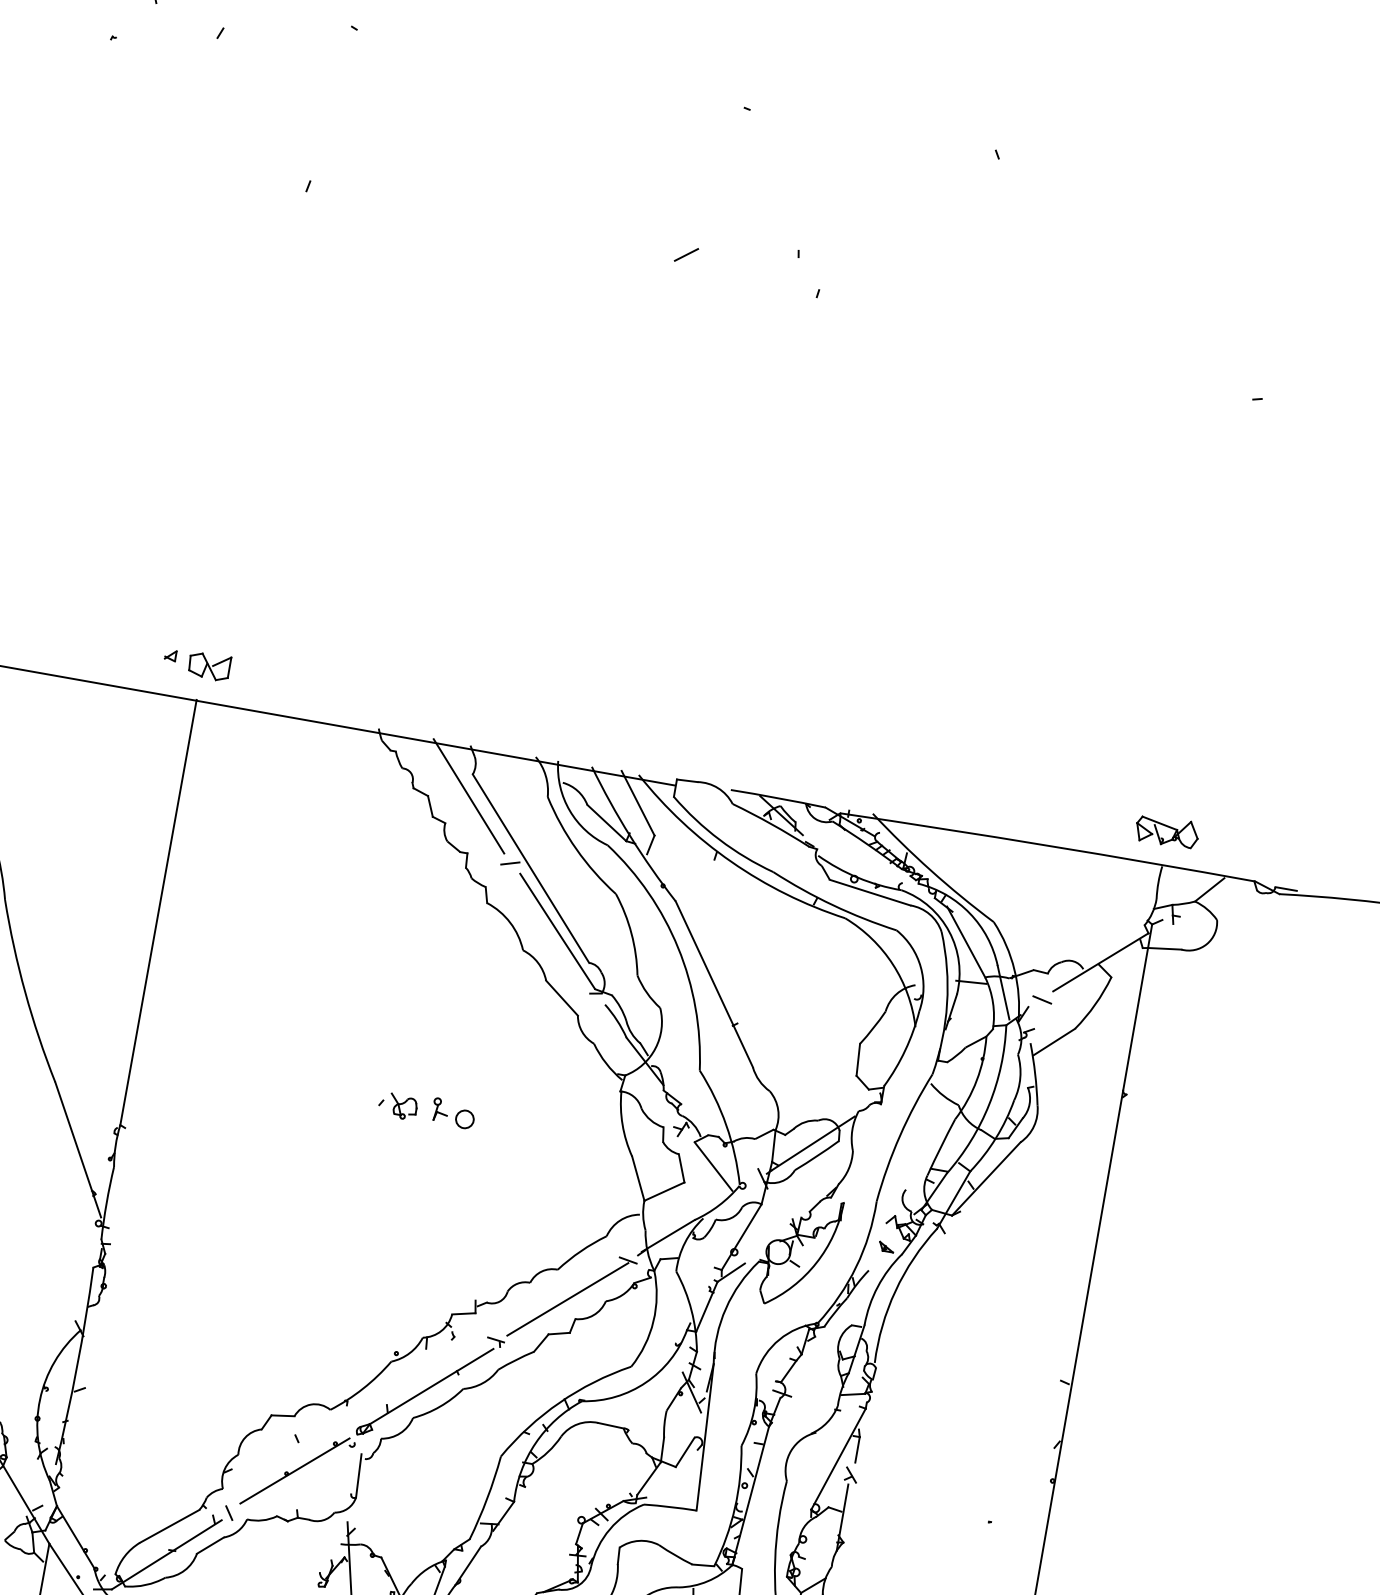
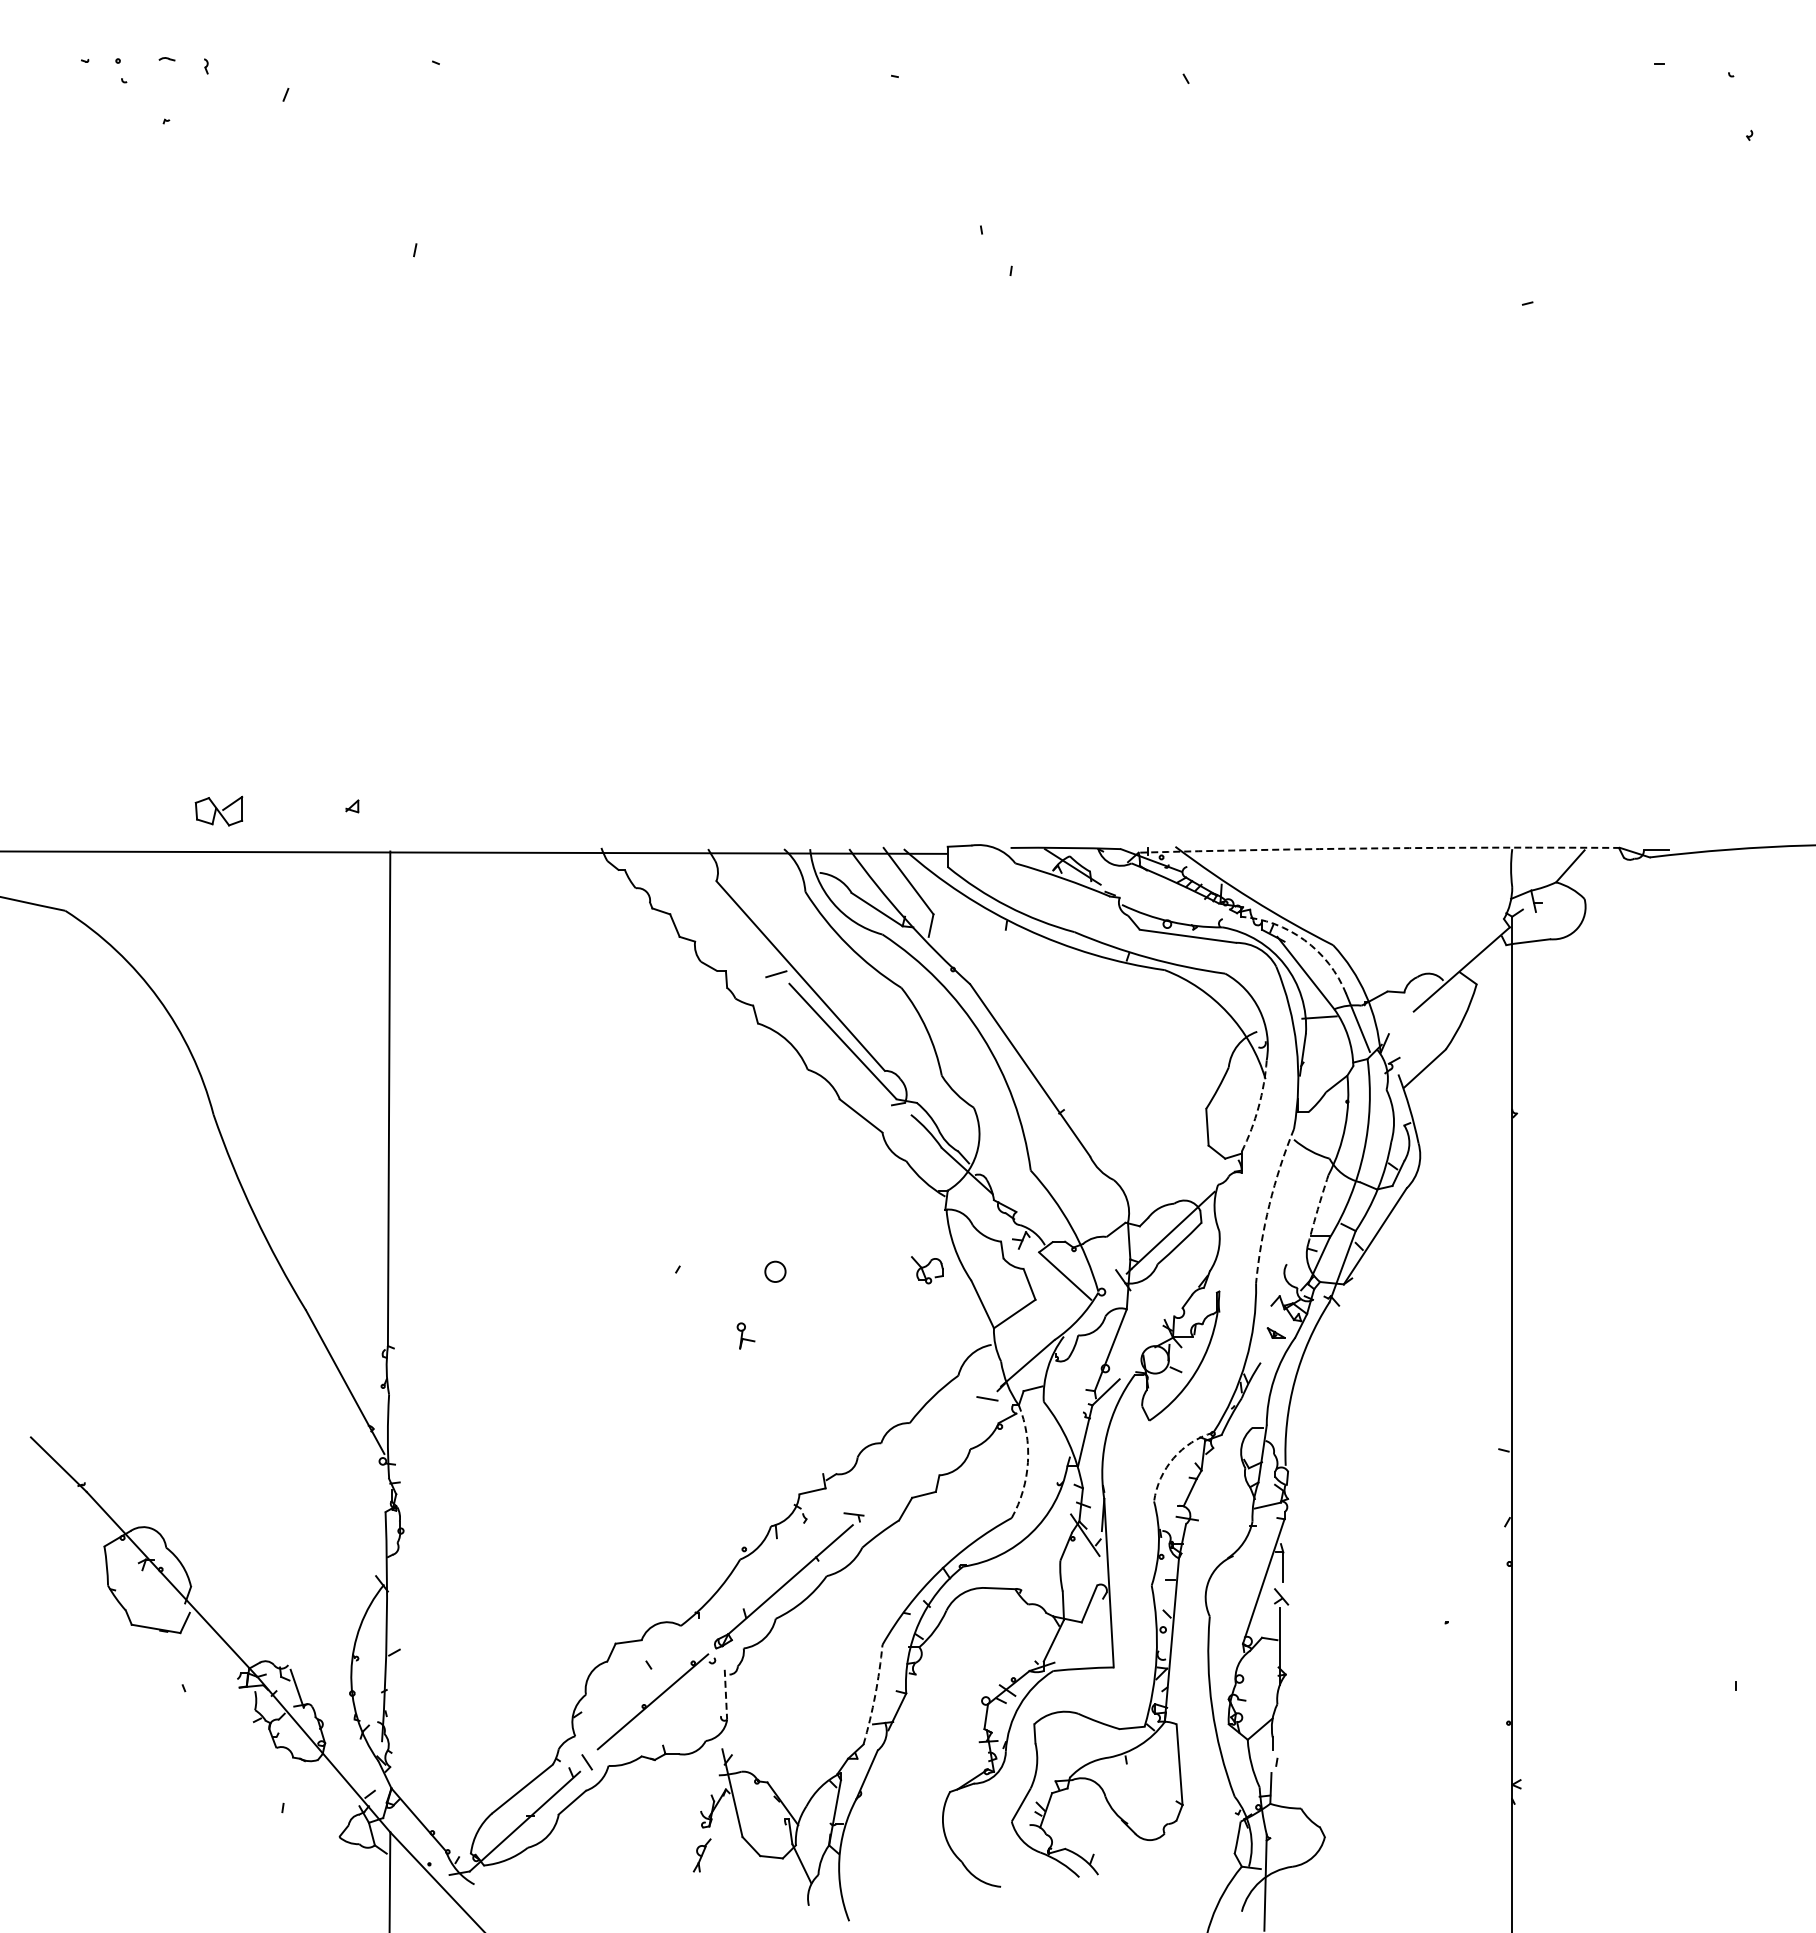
line: (686, 255) -> (855, 253), removed
part: (208, 665) -> (218, 810), moved
line: (469, 796) -> (716, 906), removed
part: (1166, 831) -> (1510, 808), removed
arc: (1048, 845) -> (1379, 848), solid -> dashed
arc: (969, 913) -> (1304, 940), solid -> dashed
line: (1041, 999) -> (1402, 1023), removed
arc: (905, 1050) -> (1258, 1107), solid -> dashed
part: (403, 1107) -> (927, 1270), moved
part: (440, 1109) -> (745, 1335), moved
arc: (900, 1135) -> (1269, 1204), solid -> dashed
arc: (940, 1147) -> (1317, 1209), solid -> dashed
line: (567, 1299) -> (926, 1454), removed
arc: (653, 1321) -> (1027, 1462), solid -> dashed
arc: (779, 1339) -> (1173, 1458), solid -> dashed
line: (358, 1475) -> (725, 1694), solid -> dashed
arc: (487, 1498) -> (875, 1695), solid -> dashed

